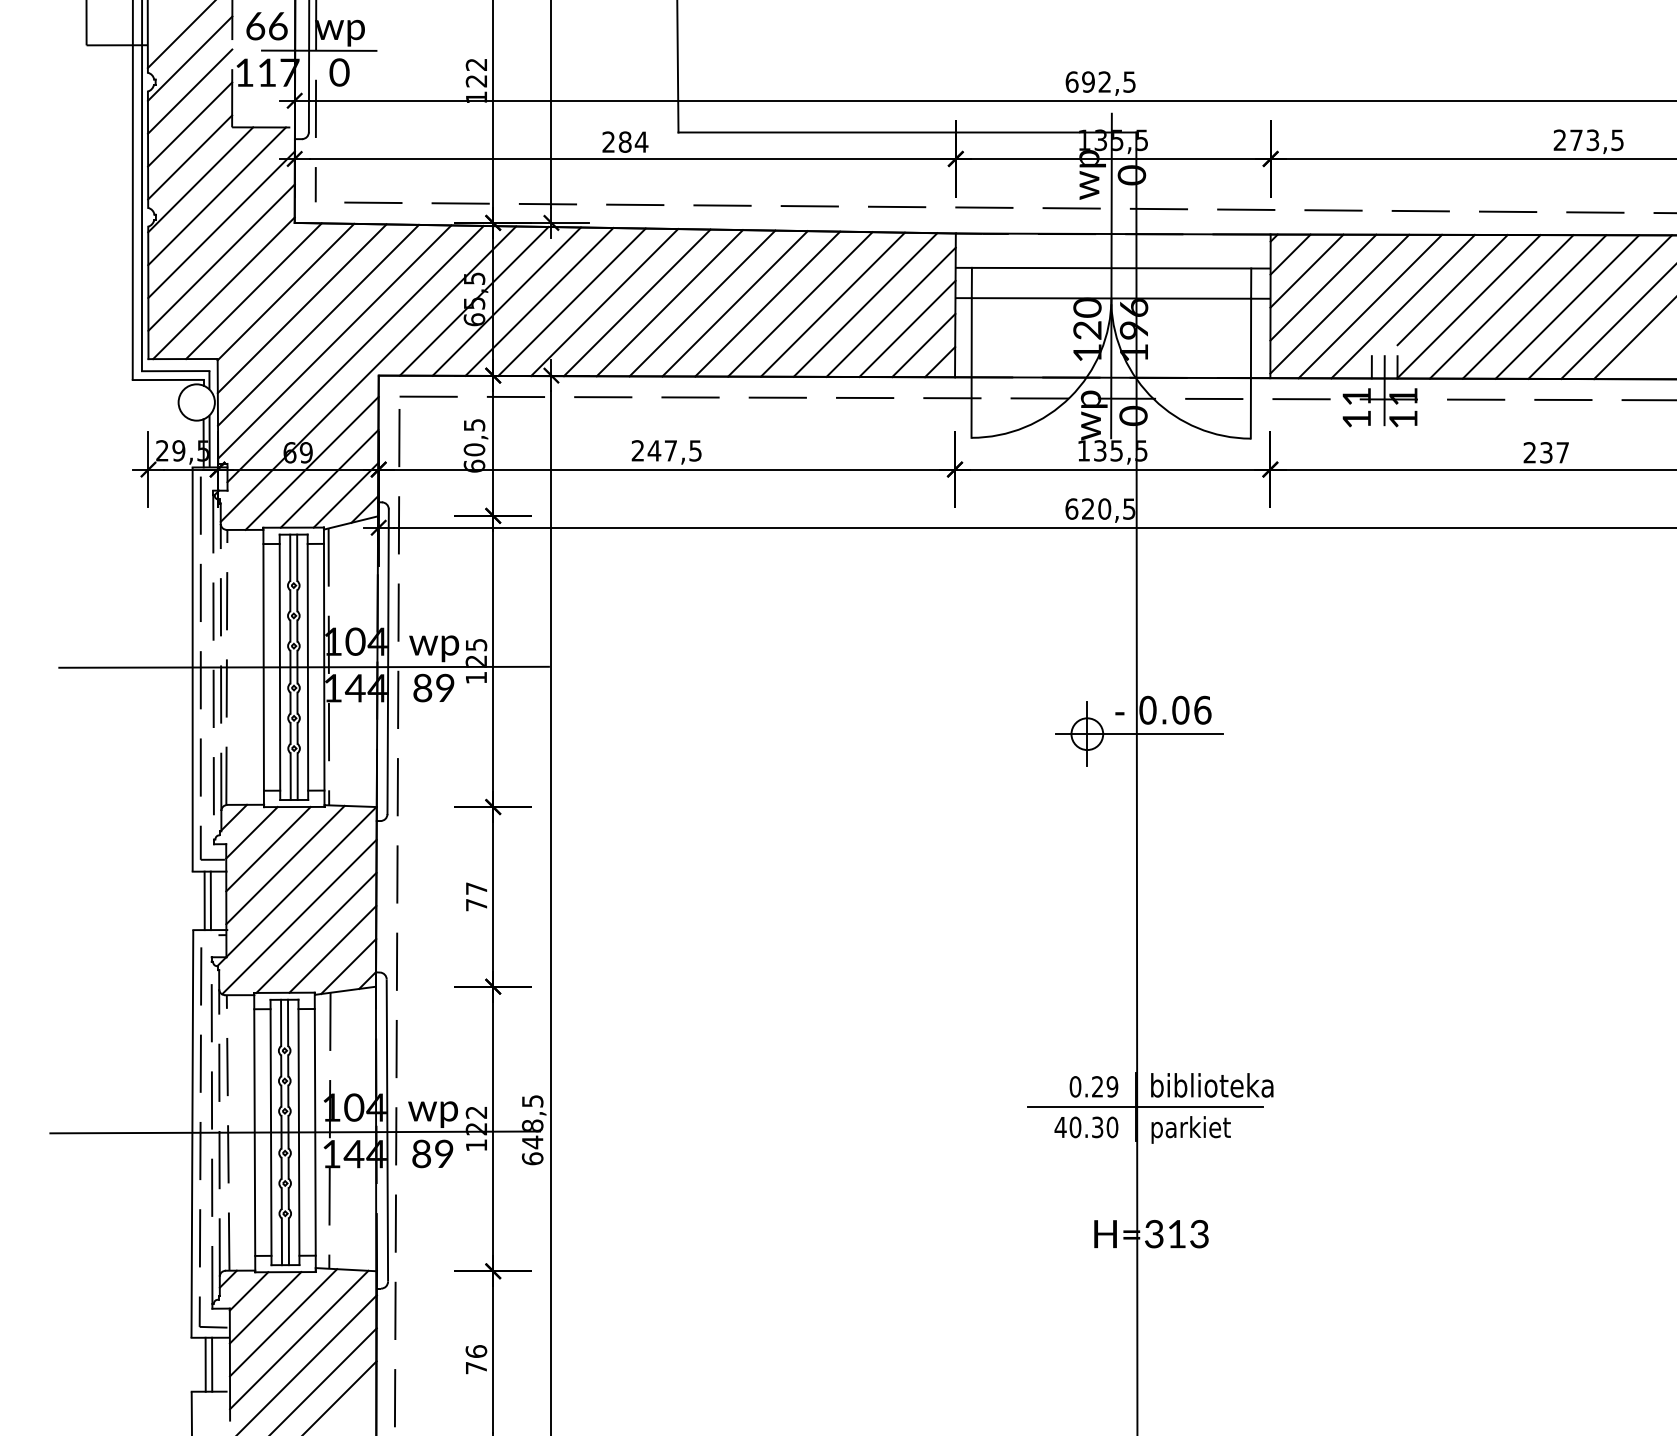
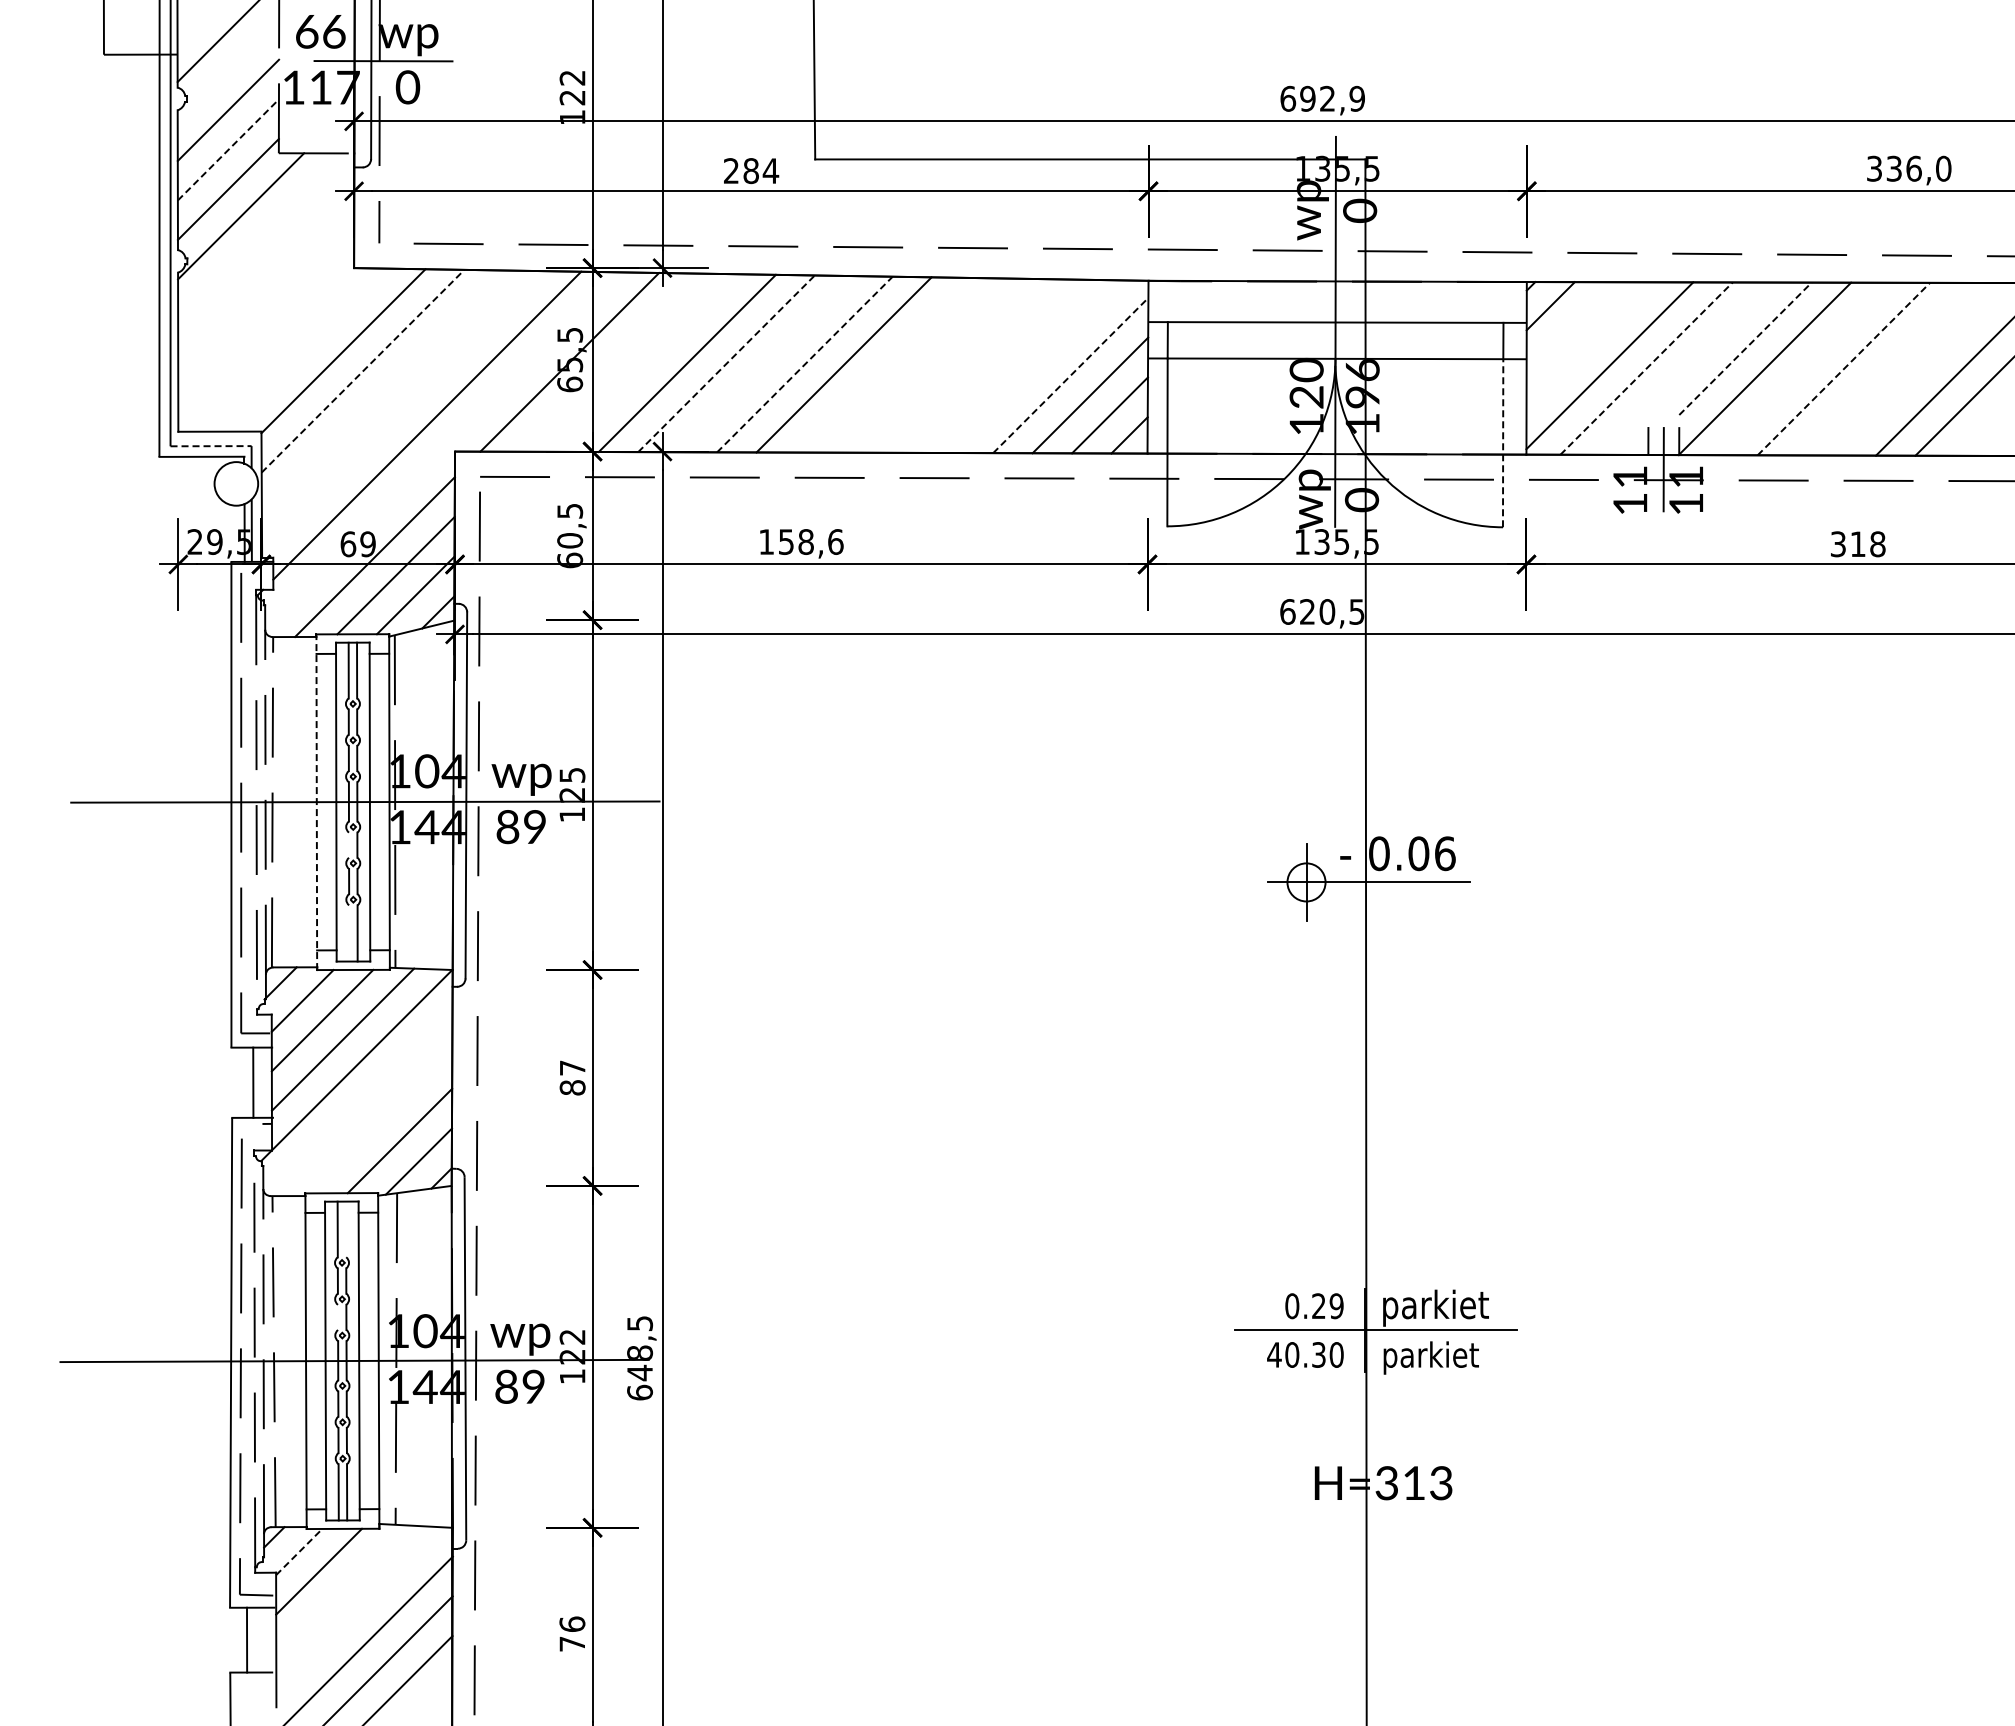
line: (190, 58) -> (228, 70), removed
text: (1128, 81) -> (1356, 98), 692,5 -> 692,9
line: (190, 124) -> (228, 149), solid -> dashed
text: (1589, 140) -> (1909, 168), 273,5 -> 336,0
line: (216, 195) -> (260, 235), removed
line: (221, 224) -> (266, 270), removed
line: (221, 257) -> (266, 309), removed
line: (1307, 270) -> (1570, 325), removed
line: (1322, 287) -> (1589, 345), removed
line: (223, 288) -> (268, 346), removed
line: (1452, 289) -> (1745, 348), solid -> dashed
line: (253, 290) -> (304, 349), removed
line: (506, 301) -> (608, 362), removed
line: (539, 301) -> (648, 362), removed
line: (604, 302) -> (726, 363), solid -> dashed
line: (637, 303) -> (765, 364), removed
line: (670, 303) -> (805, 364), solid -> dashed
line: (734, 303) -> (882, 364), removed
line: (767, 303) -> (922, 365), removed
line: (800, 303) -> (961, 365), removed
line: (832, 303) -> (1000, 365), removed
line: (865, 304) -> (1039, 366), removed
line: (1370, 306) -> (1646, 368), solid -> dashed
line: (1402, 306) -> (1685, 368), removed
line: (1501, 306) -> (1804, 368), removed
line: (1567, 306) -> (1883, 368), removed
line: (1534, 307) -> (1843, 369), solid -> dashed
line: (1599, 307) -> (1922, 369), removed
line: (302, 308) -> (363, 370), solid -> dashed
line: (890, 312) -> (1070, 375), solid -> dashed
line: (318, 324) -> (382, 390), removed
line: (335, 342) -> (402, 411), removed
line: (1251, 368) -> (1503, 442), solid -> dashed
line: (176, 371) -> (211, 446), solid -> dashed
line: (368, 373) -> (442, 449), removed
text: (667, 450) -> (801, 541), 247,5 -> 158,6
text: (1545, 452) -> (1857, 544), 237 -> 318
line: (263, 667) -> (316, 802), solid -> dashed
line: (290, 702) -> (349, 844), removed
line: (290, 776) -> (349, 933), removed
line: (204, 900) -> (245, 1082), removed
text: (476, 904) -> (572, 1087), 77 -> 87
line: (299, 916) -> (359, 1101), removed
line: (316, 933) -> (380, 1121), removed
line: (288, 1023) -> (346, 1229), removed
text: (1212, 1087) -> (1456, 1307), biblioteka -> parkiet
line: (280, 1096) -> (337, 1317), removed
line: (249, 1291) -> (299, 1552), solid -> dashed
line: (283, 1322) -> (340, 1589), removed
line: (299, 1340) -> (359, 1610), removed
line: (211, 1364) -> (254, 1639), removed

